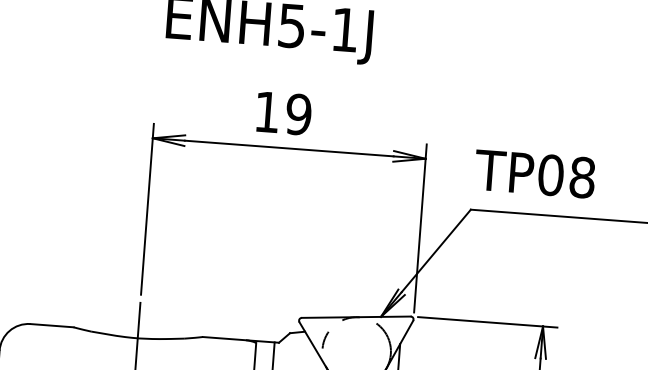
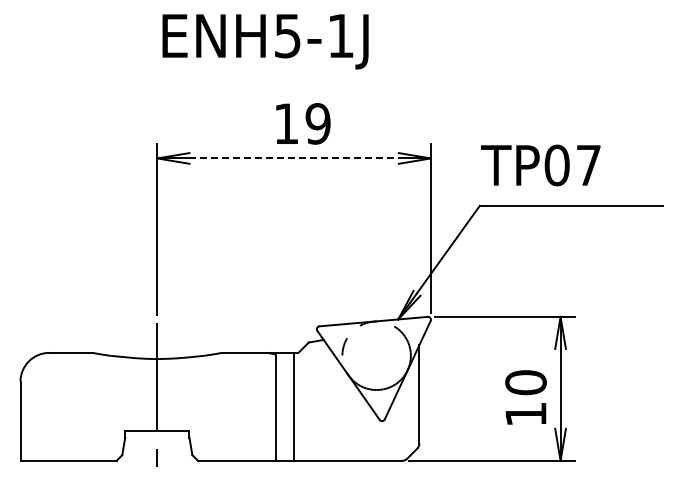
text: (284, 113) -> (303, 123), moved
line: (289, 148) -> (294, 158), solid -> dashed
text: (582, 177) -> (588, 165), TP08 -> TP07

